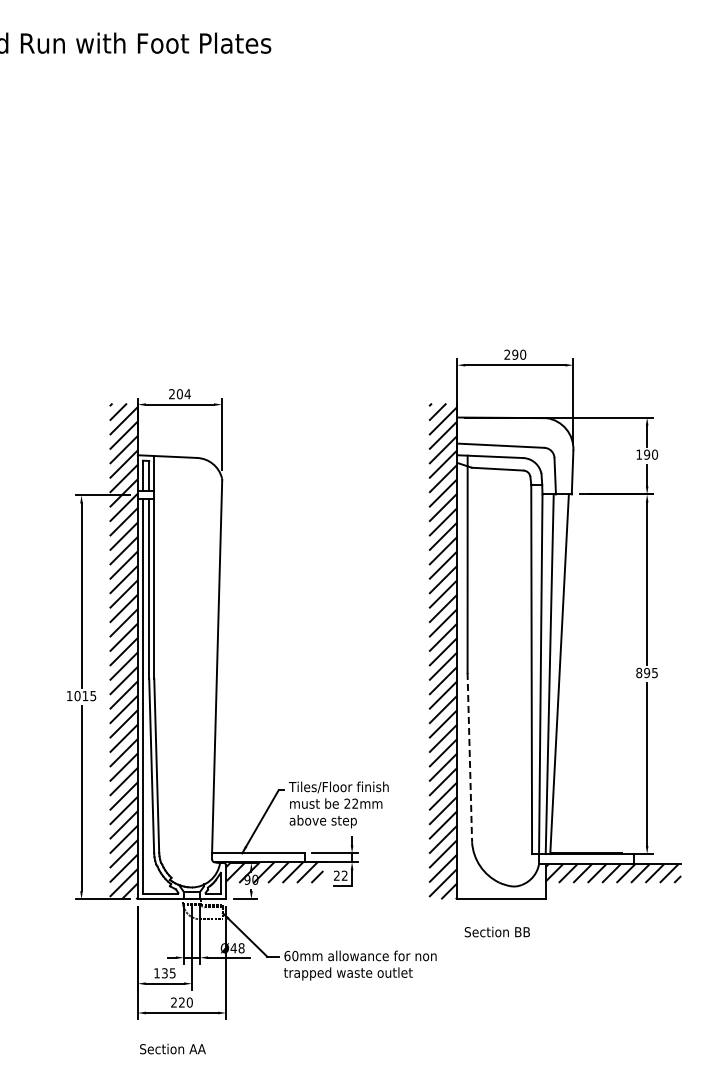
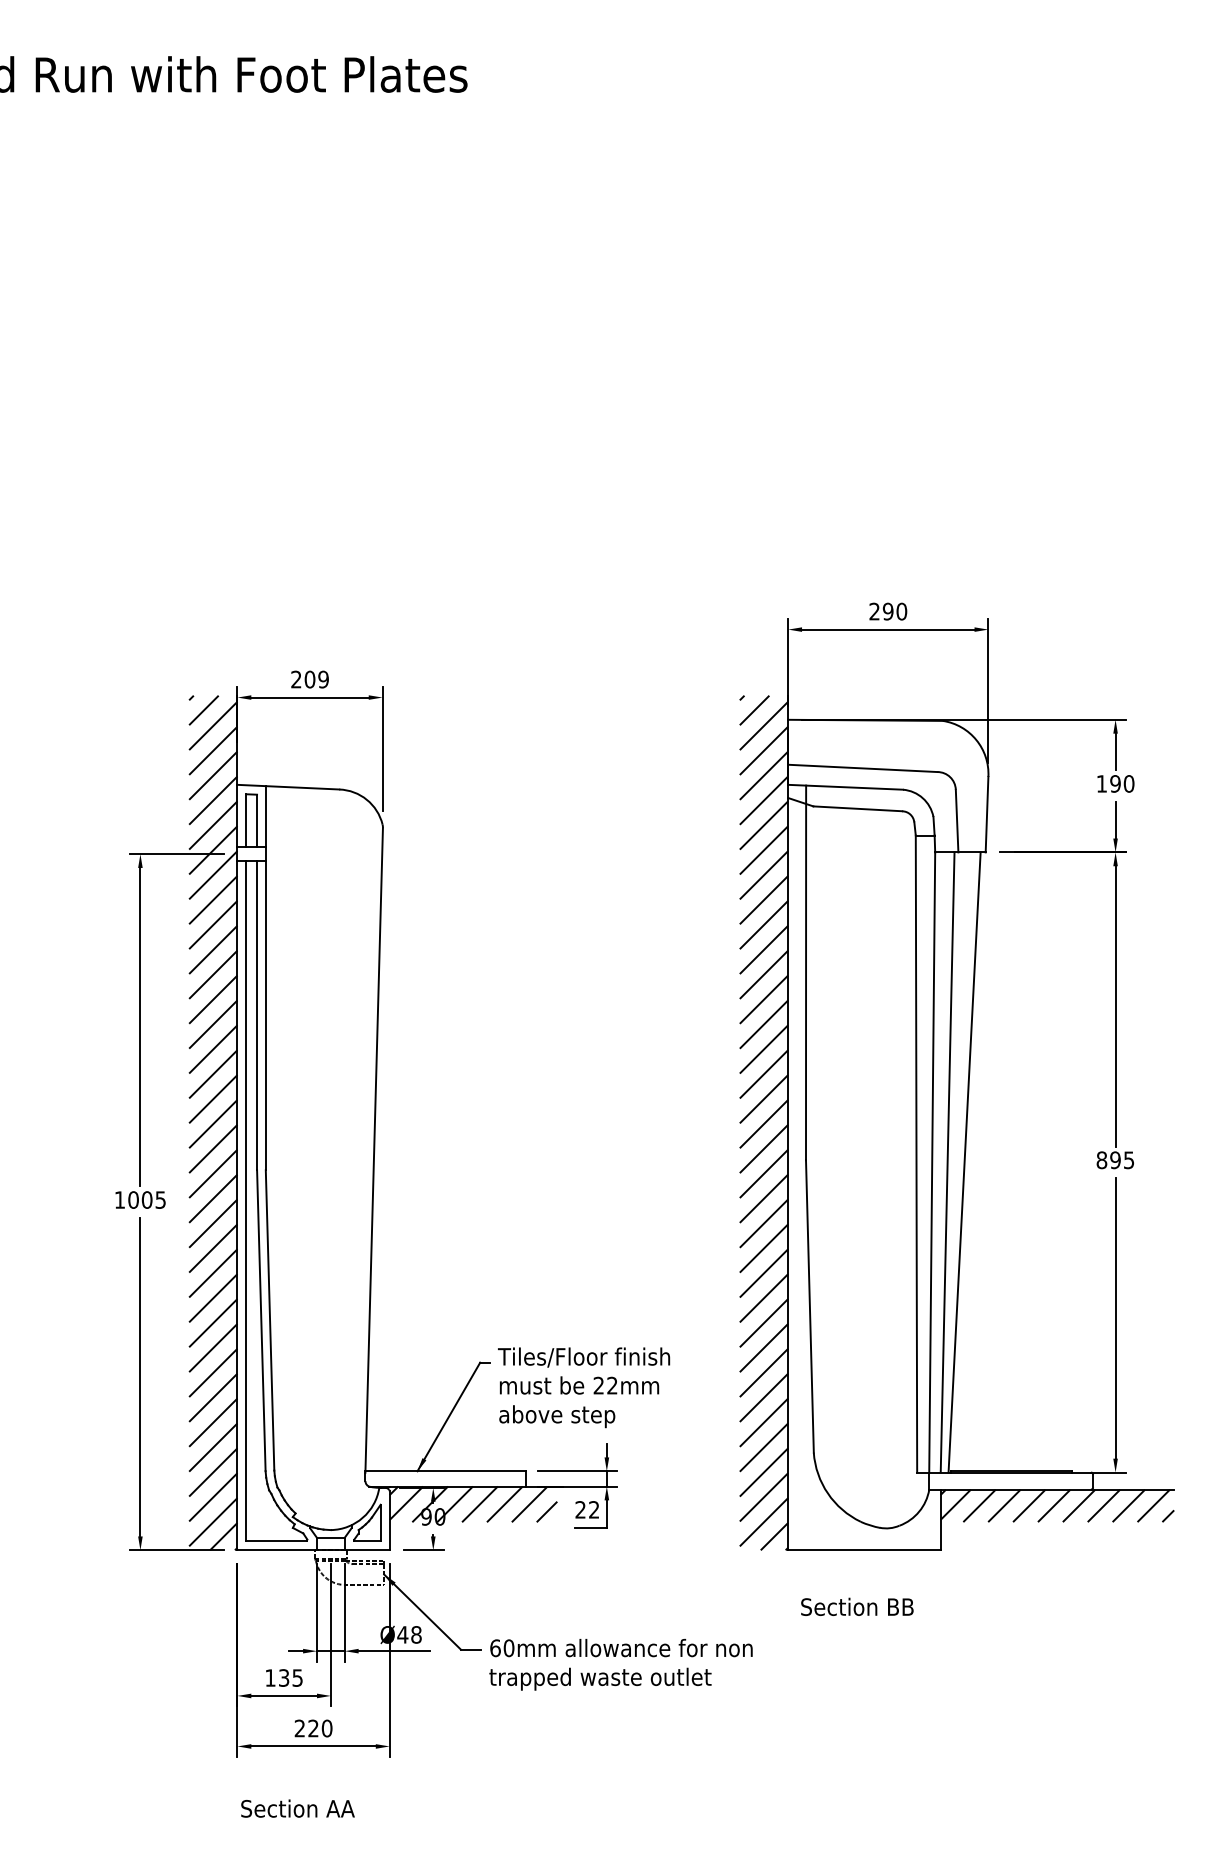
text: (187, 394) -> (323, 680), 204 -> 209
text: (85, 696) -> (147, 1200), 1015 -> 1005
line: (469, 757) -> (809, 1305), dashed -> solid

